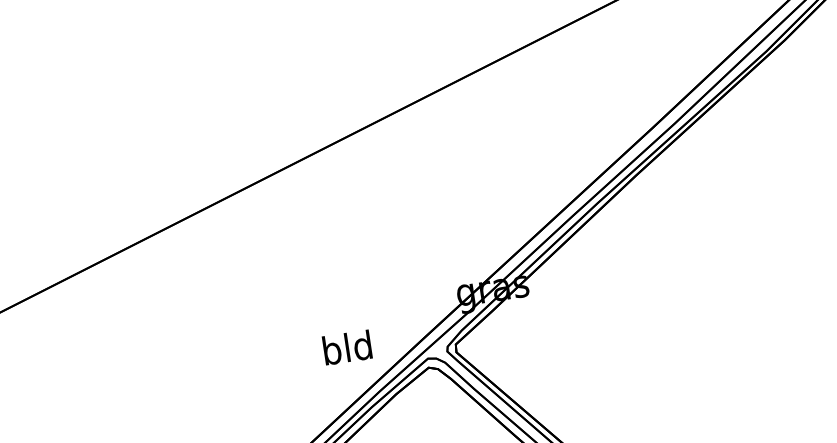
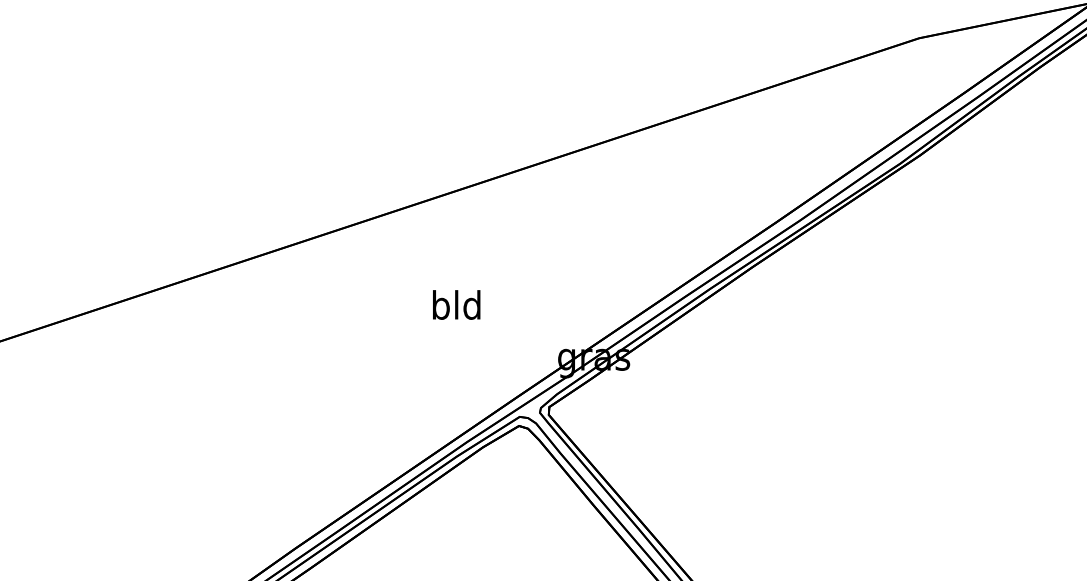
text: (347, 347) -> (456, 304), moved

